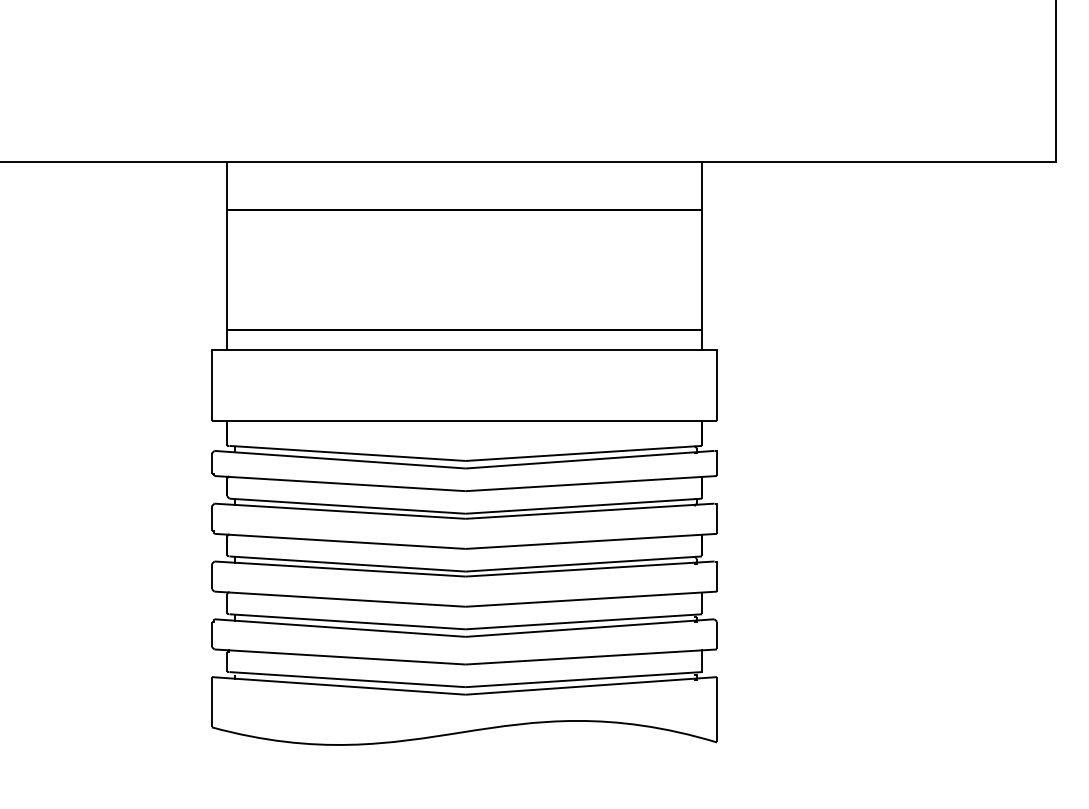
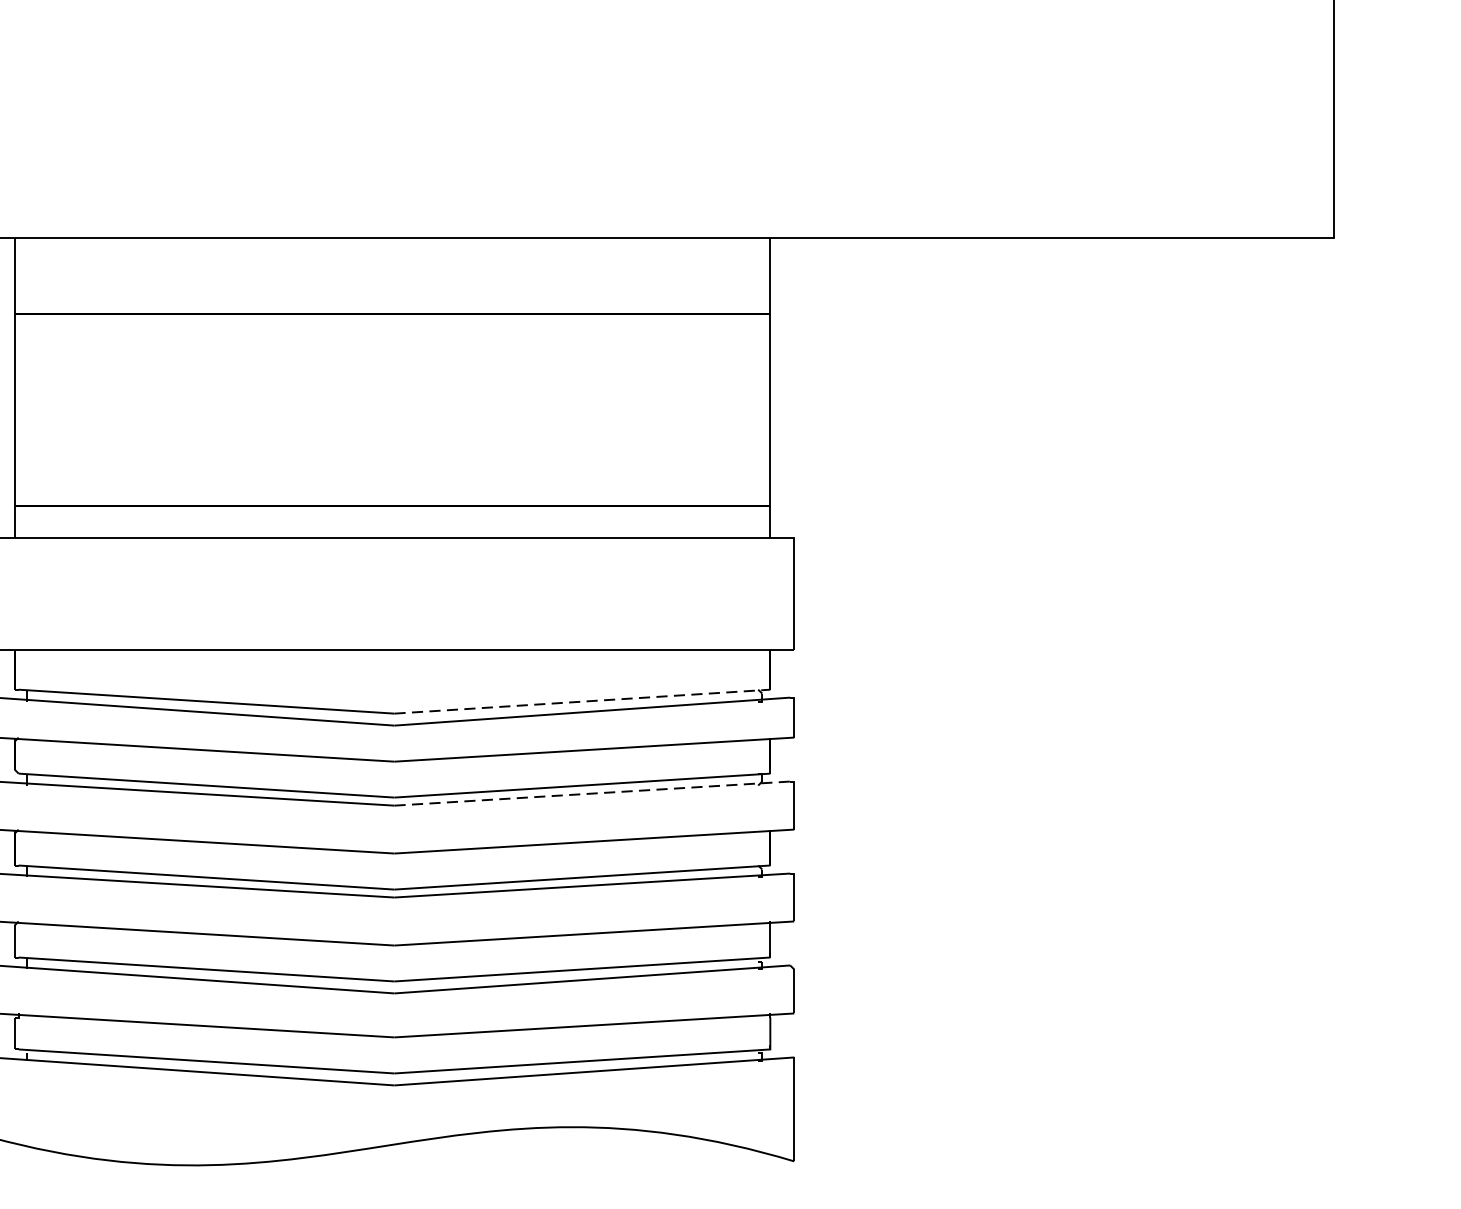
line: (584, 453) -> (583, 701), solid -> dashed
line: (590, 511) -> (592, 794), solid -> dashed

